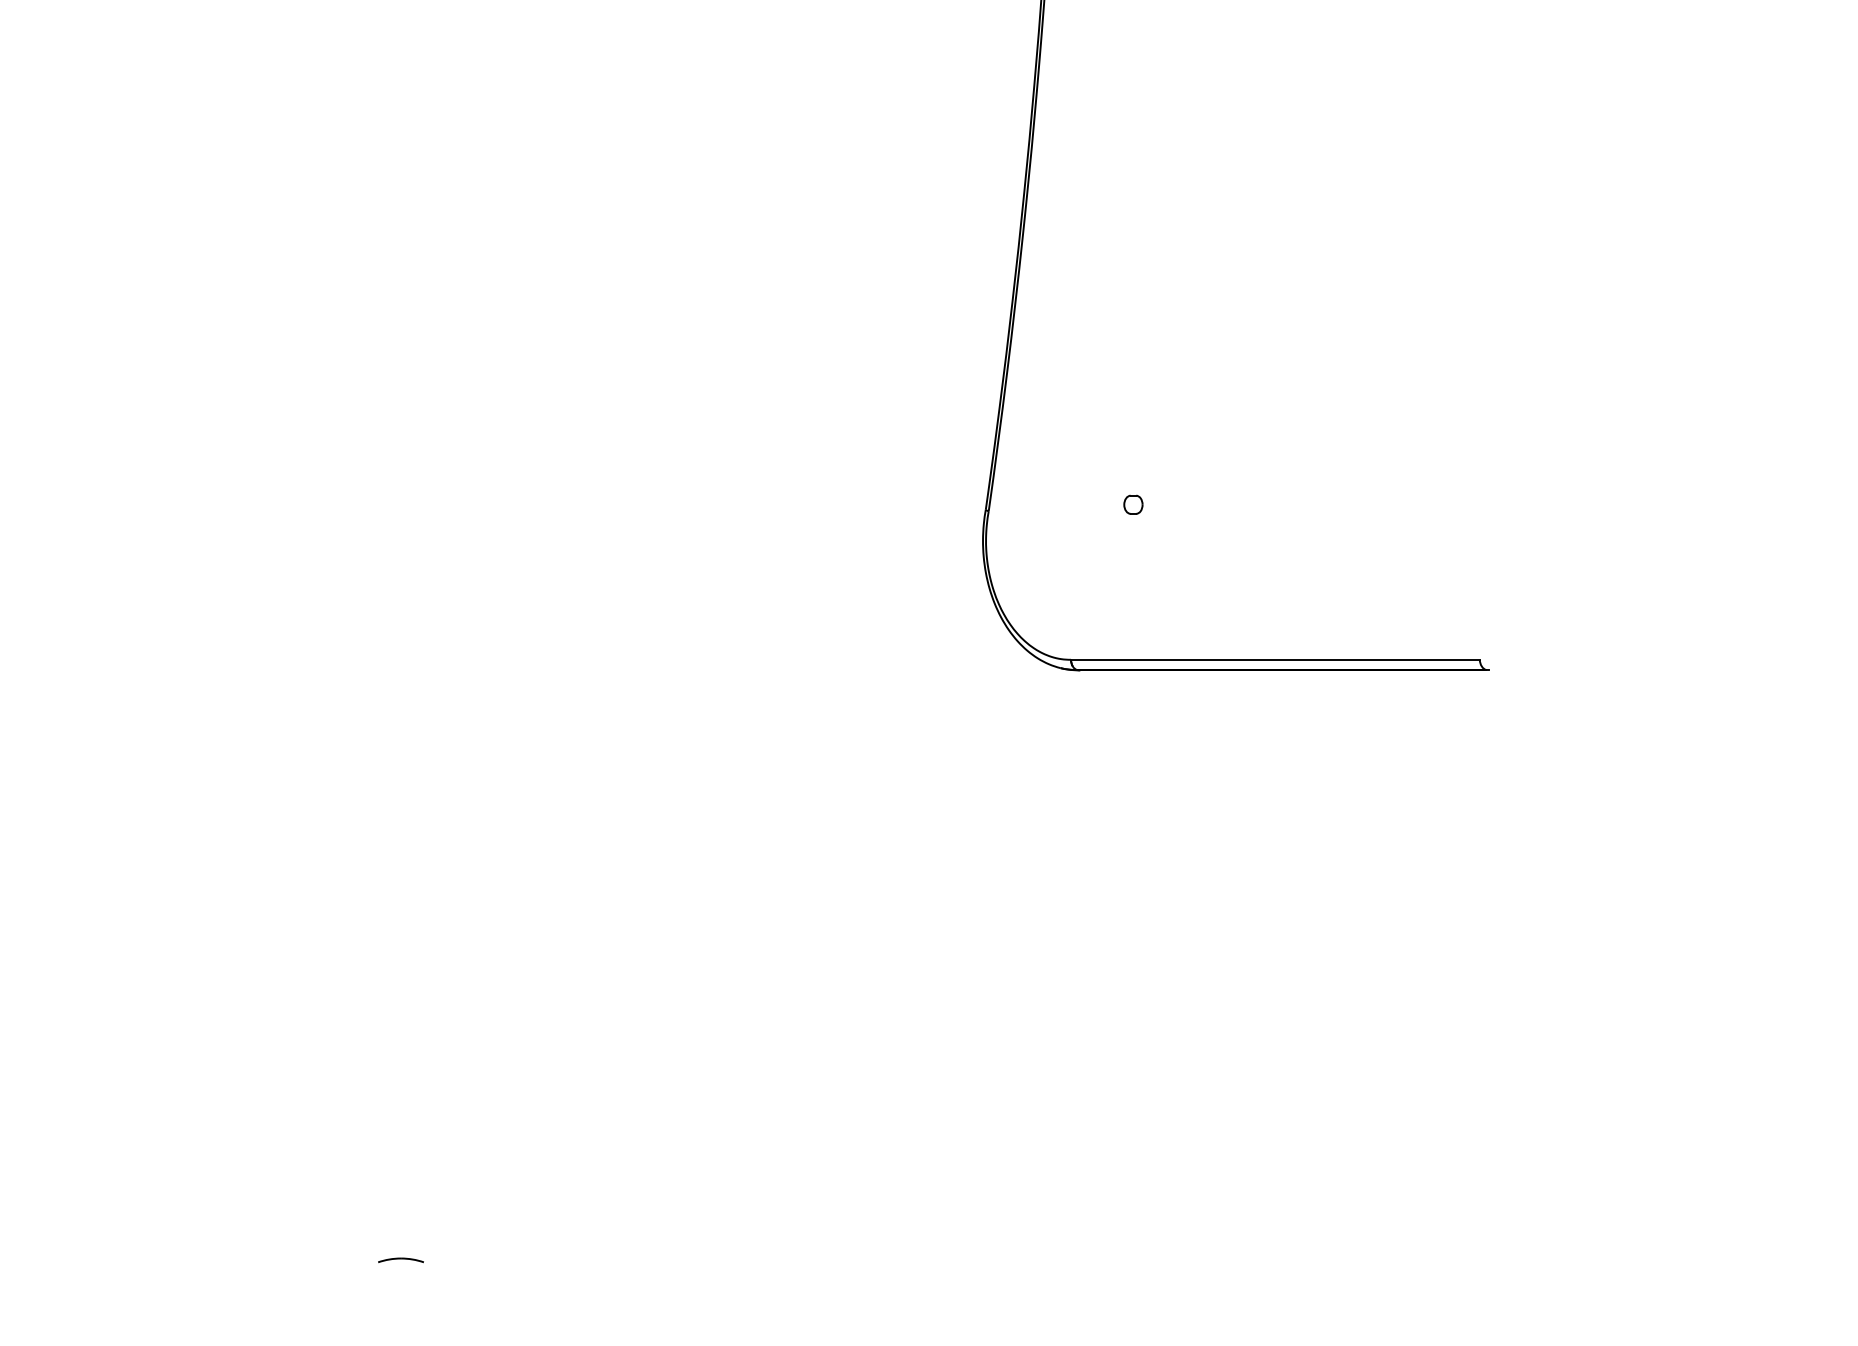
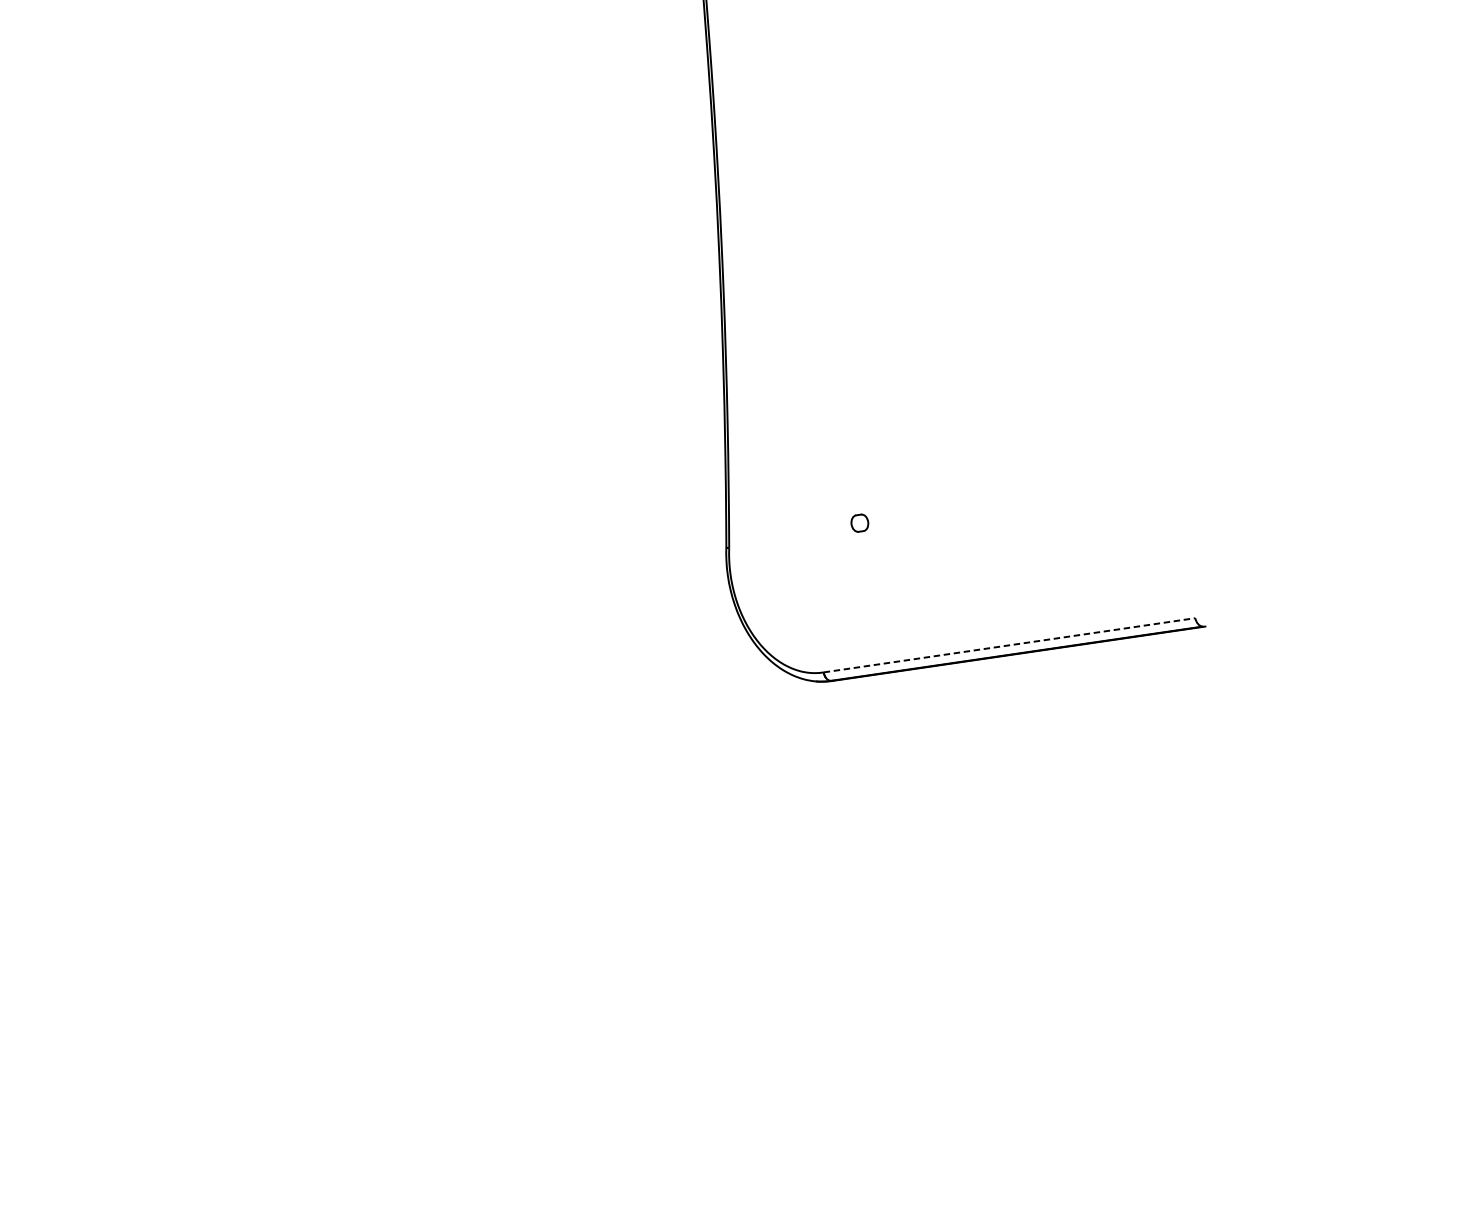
line: (1275, 659) -> (1009, 645), solid -> dashed

